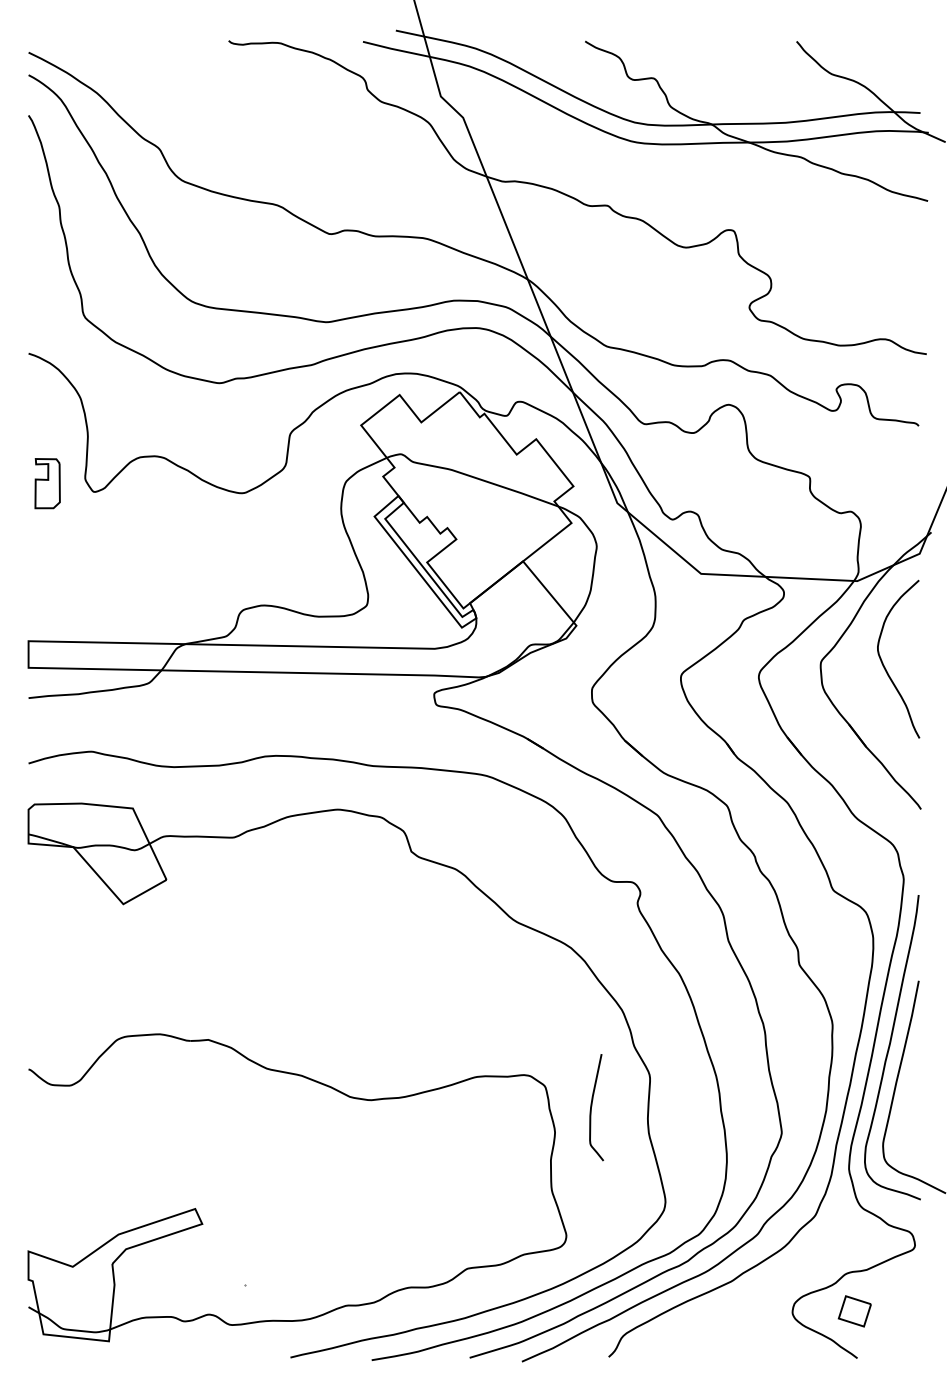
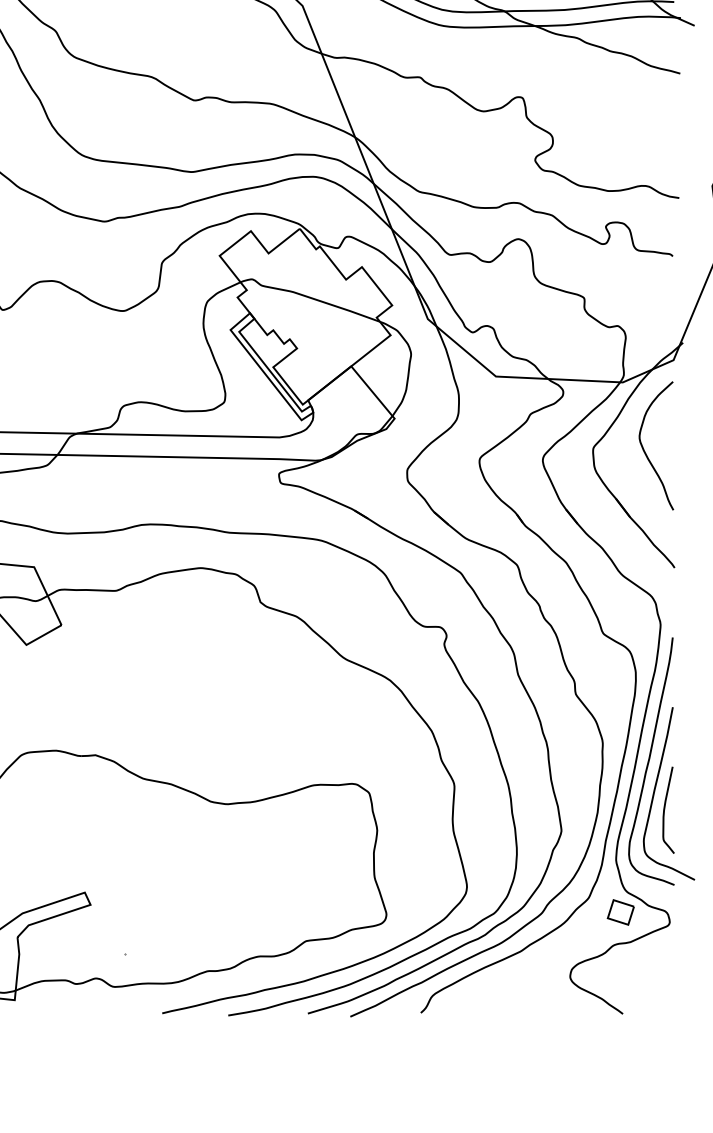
curve: (592, 1106) -> (665, 809), moved
part: (854, 1311) -> (620, 912), moved

